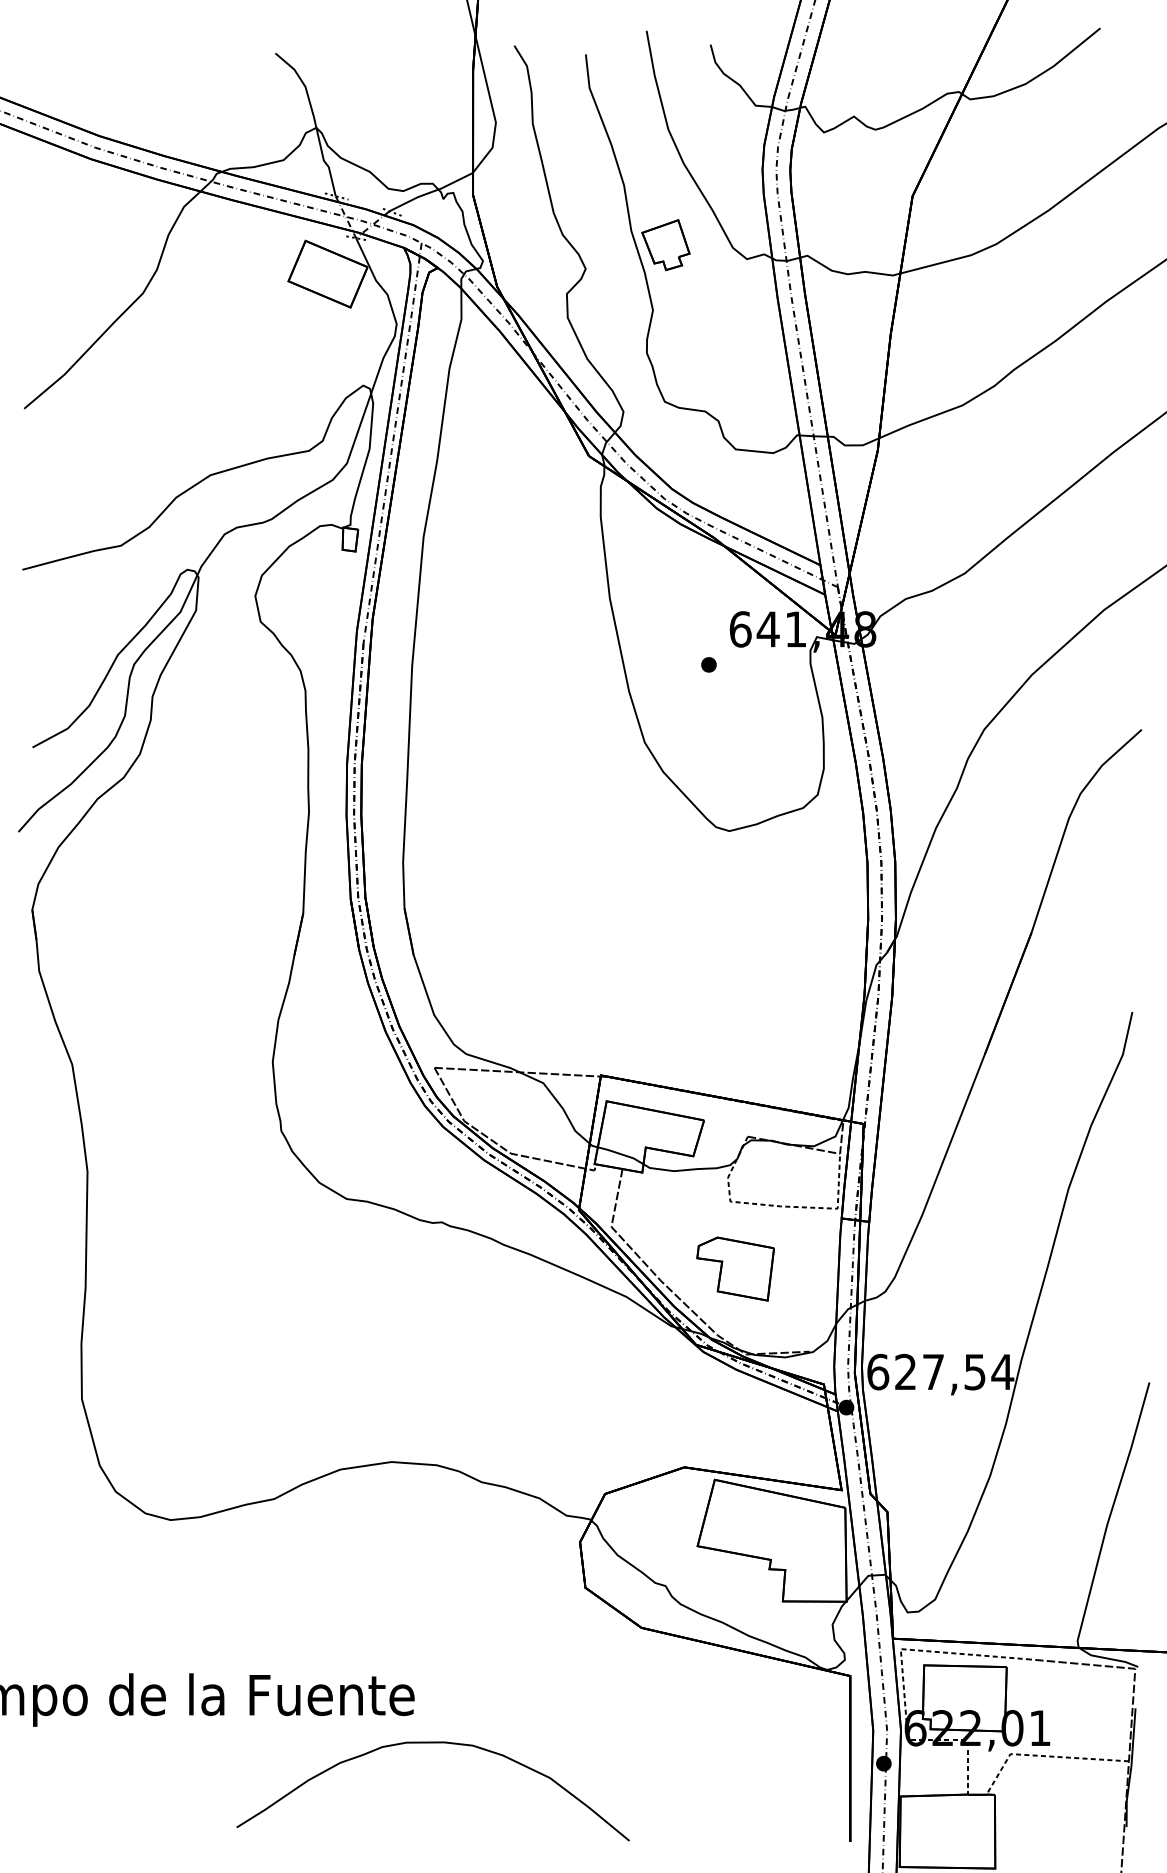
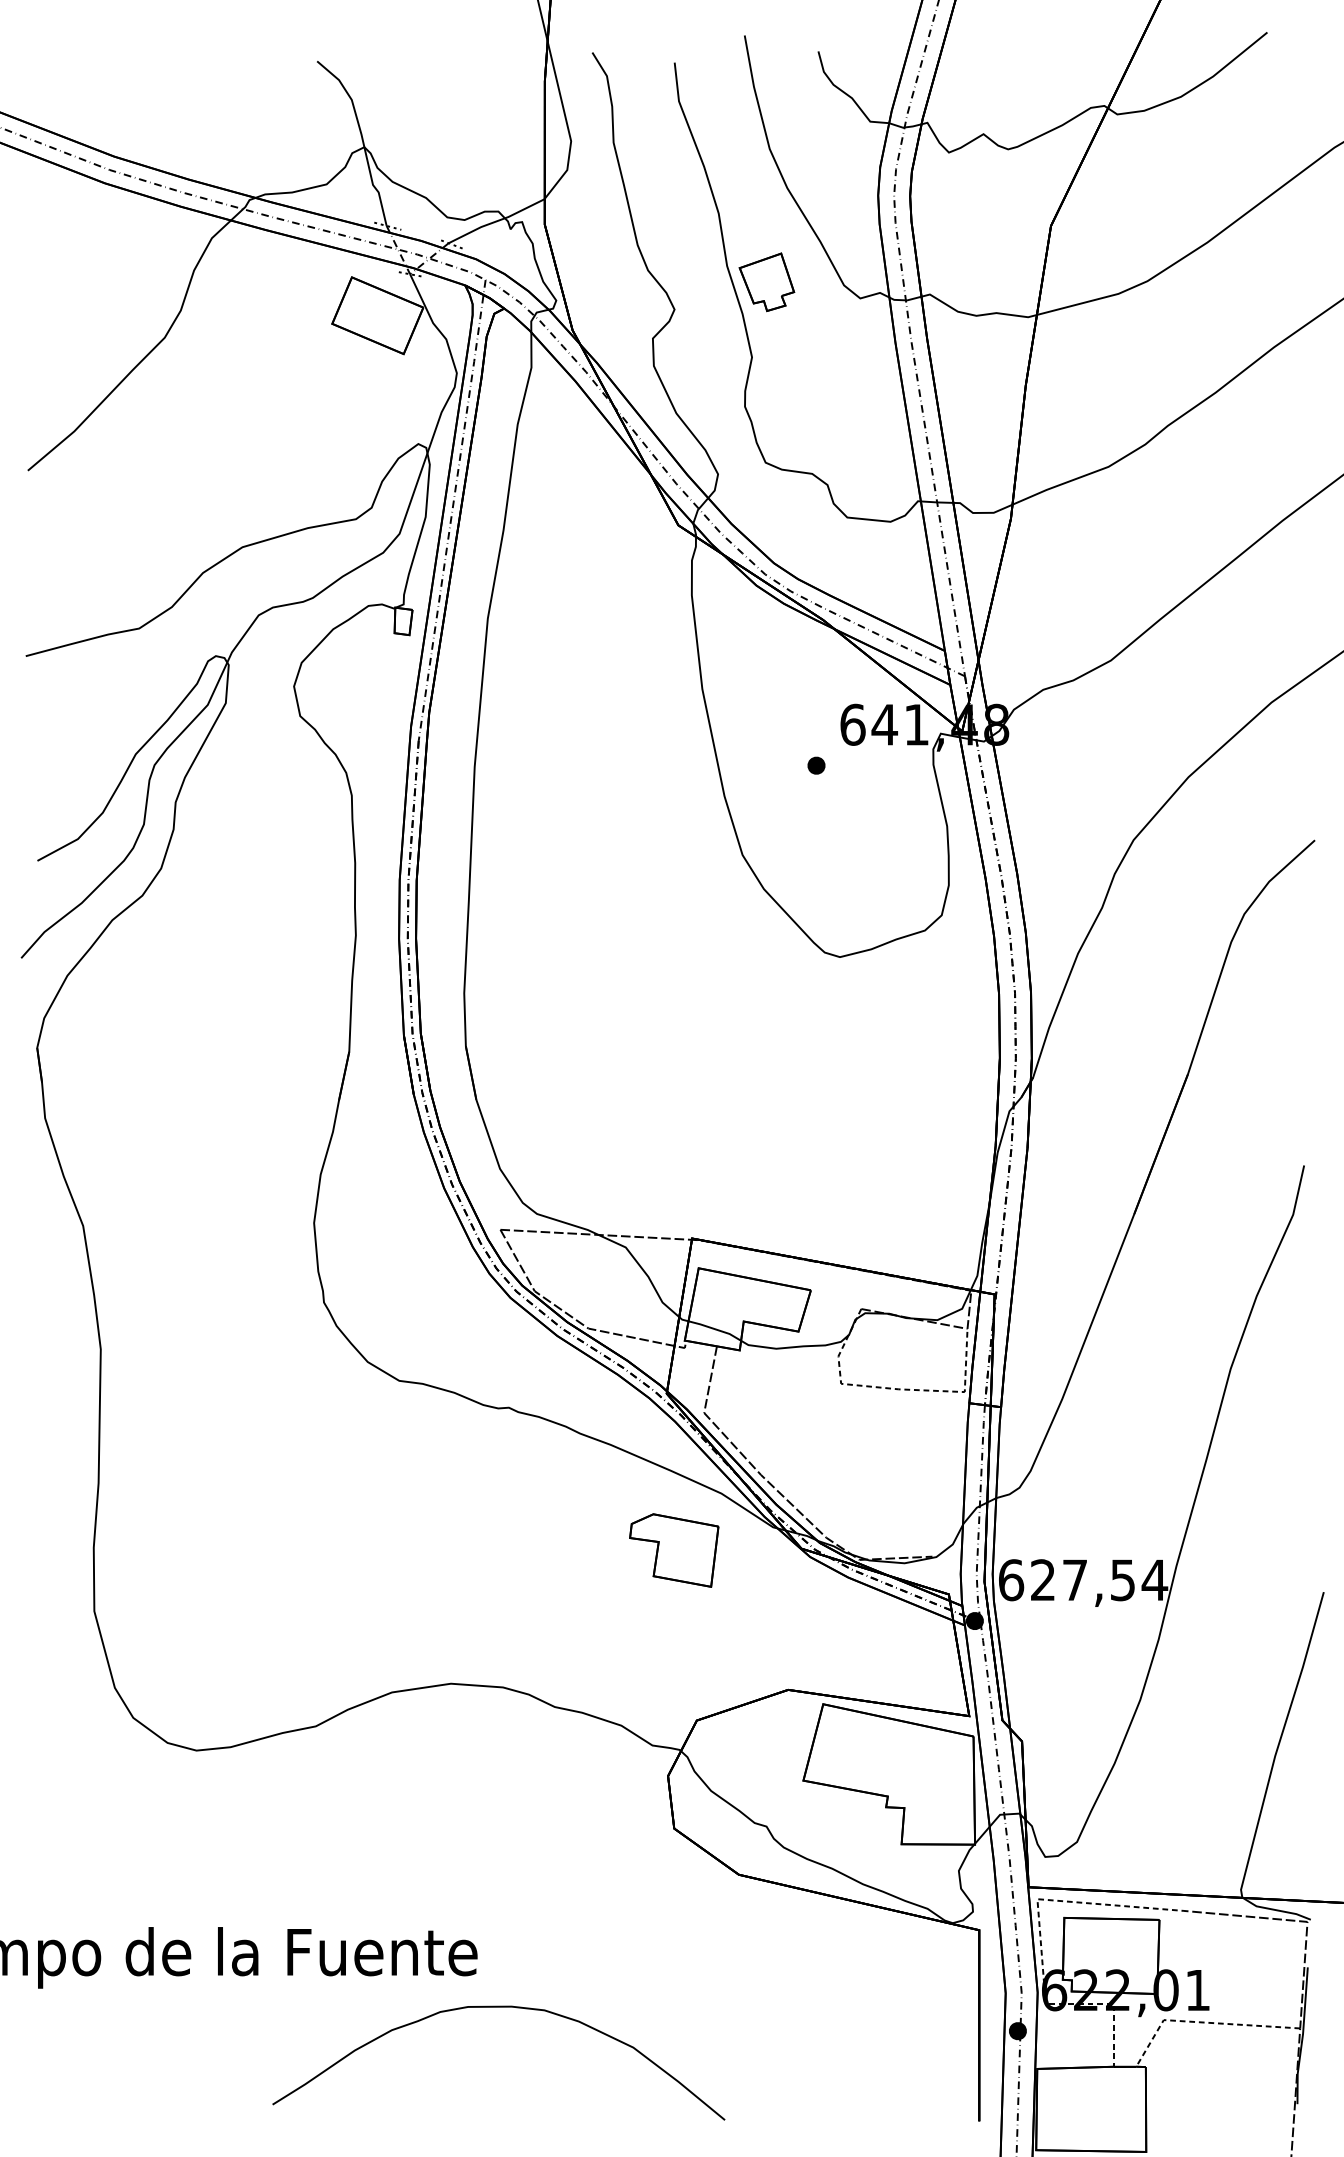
part: (735, 1269) -> (674, 1550), moved

